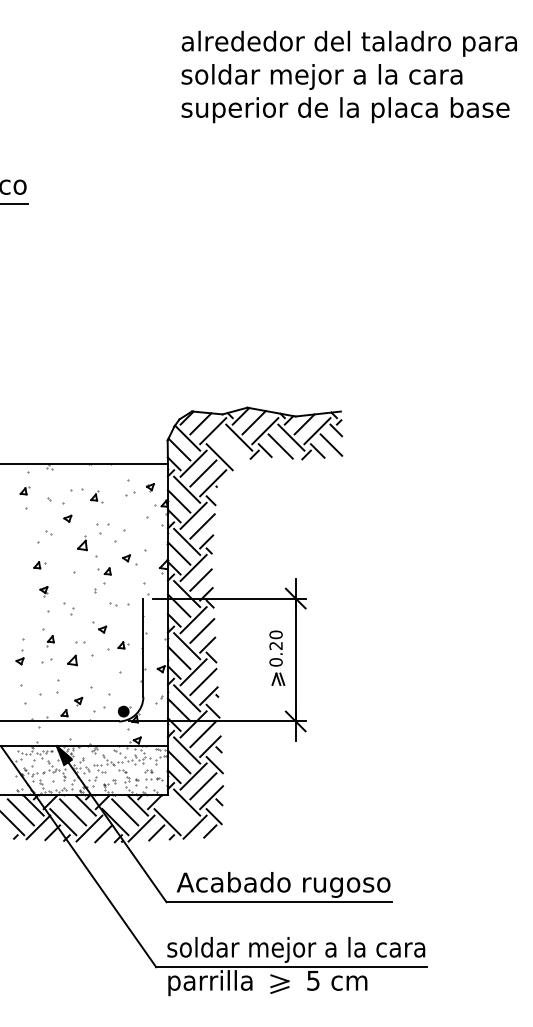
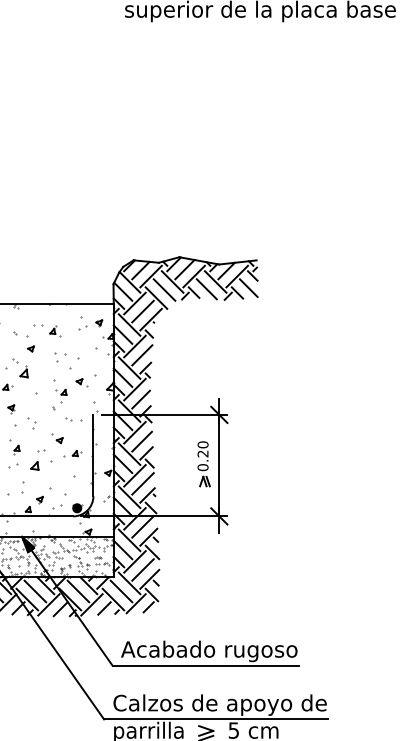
line: (229, 447) -> (164, 290), added
part: (82, 543) -> (24, 371), moved
line: (177, 812) -> (121, 591), added
text: (296, 949) -> (219, 704), soldar mejor a la cara -> Calzos de apoyo de

